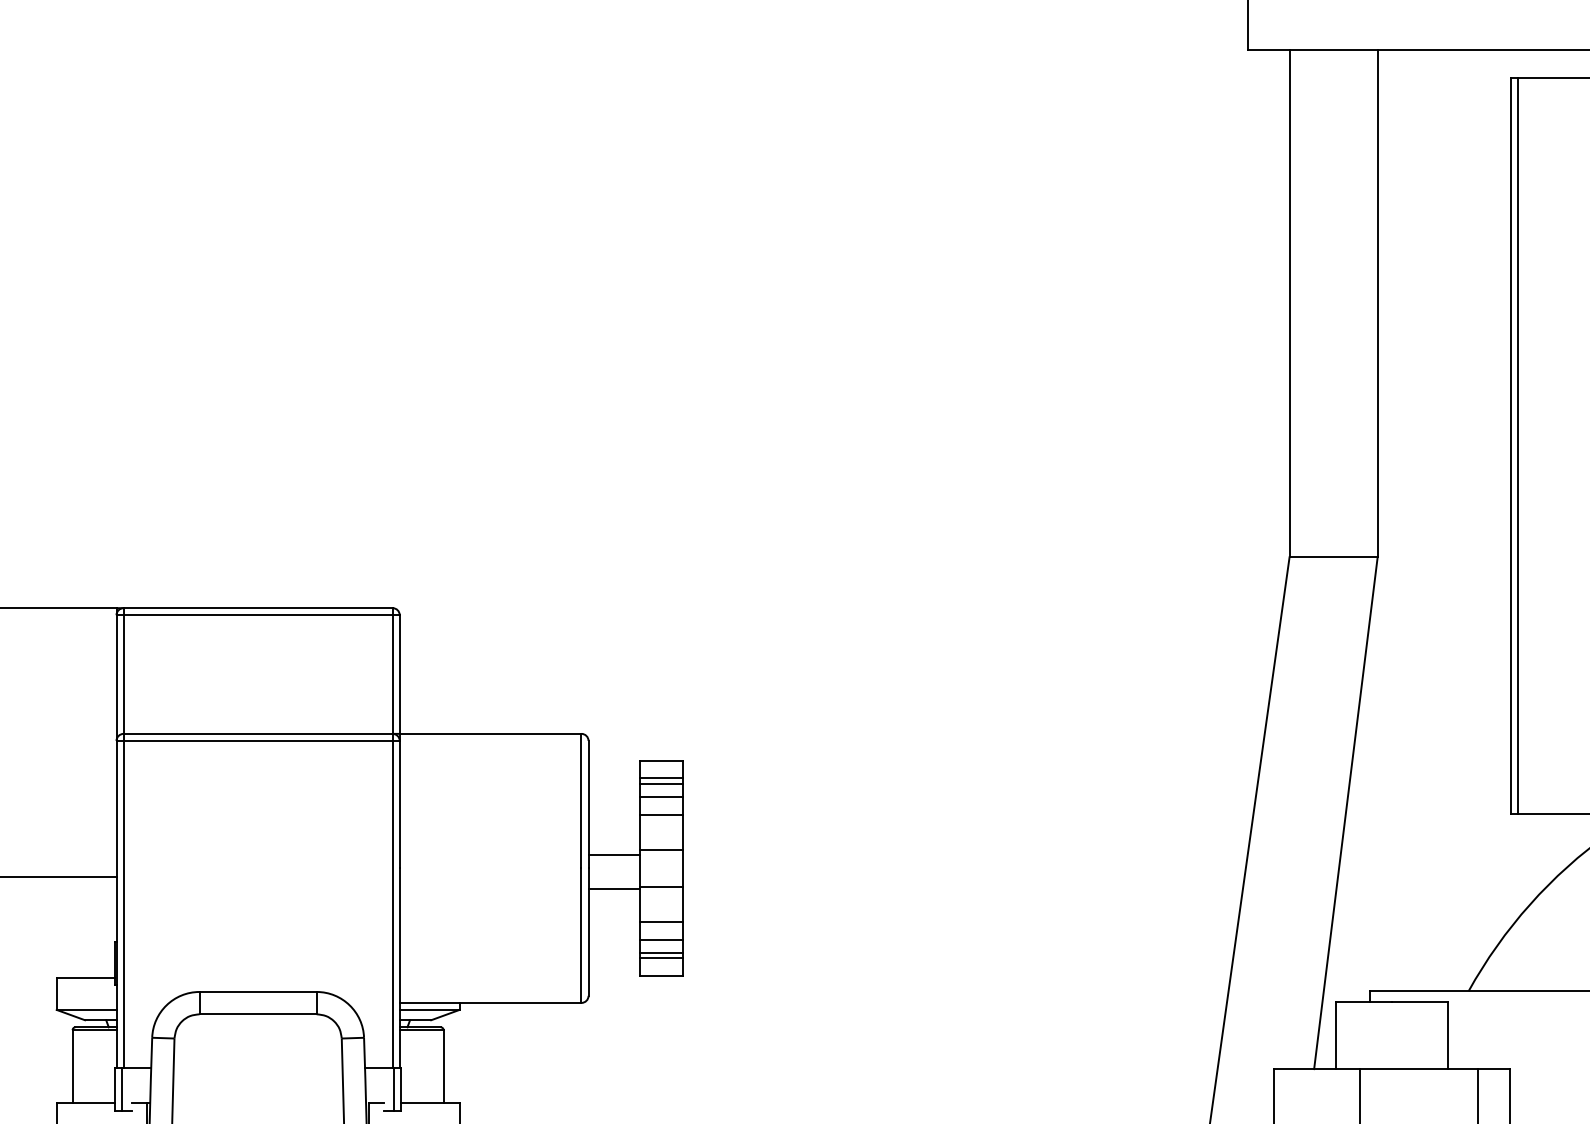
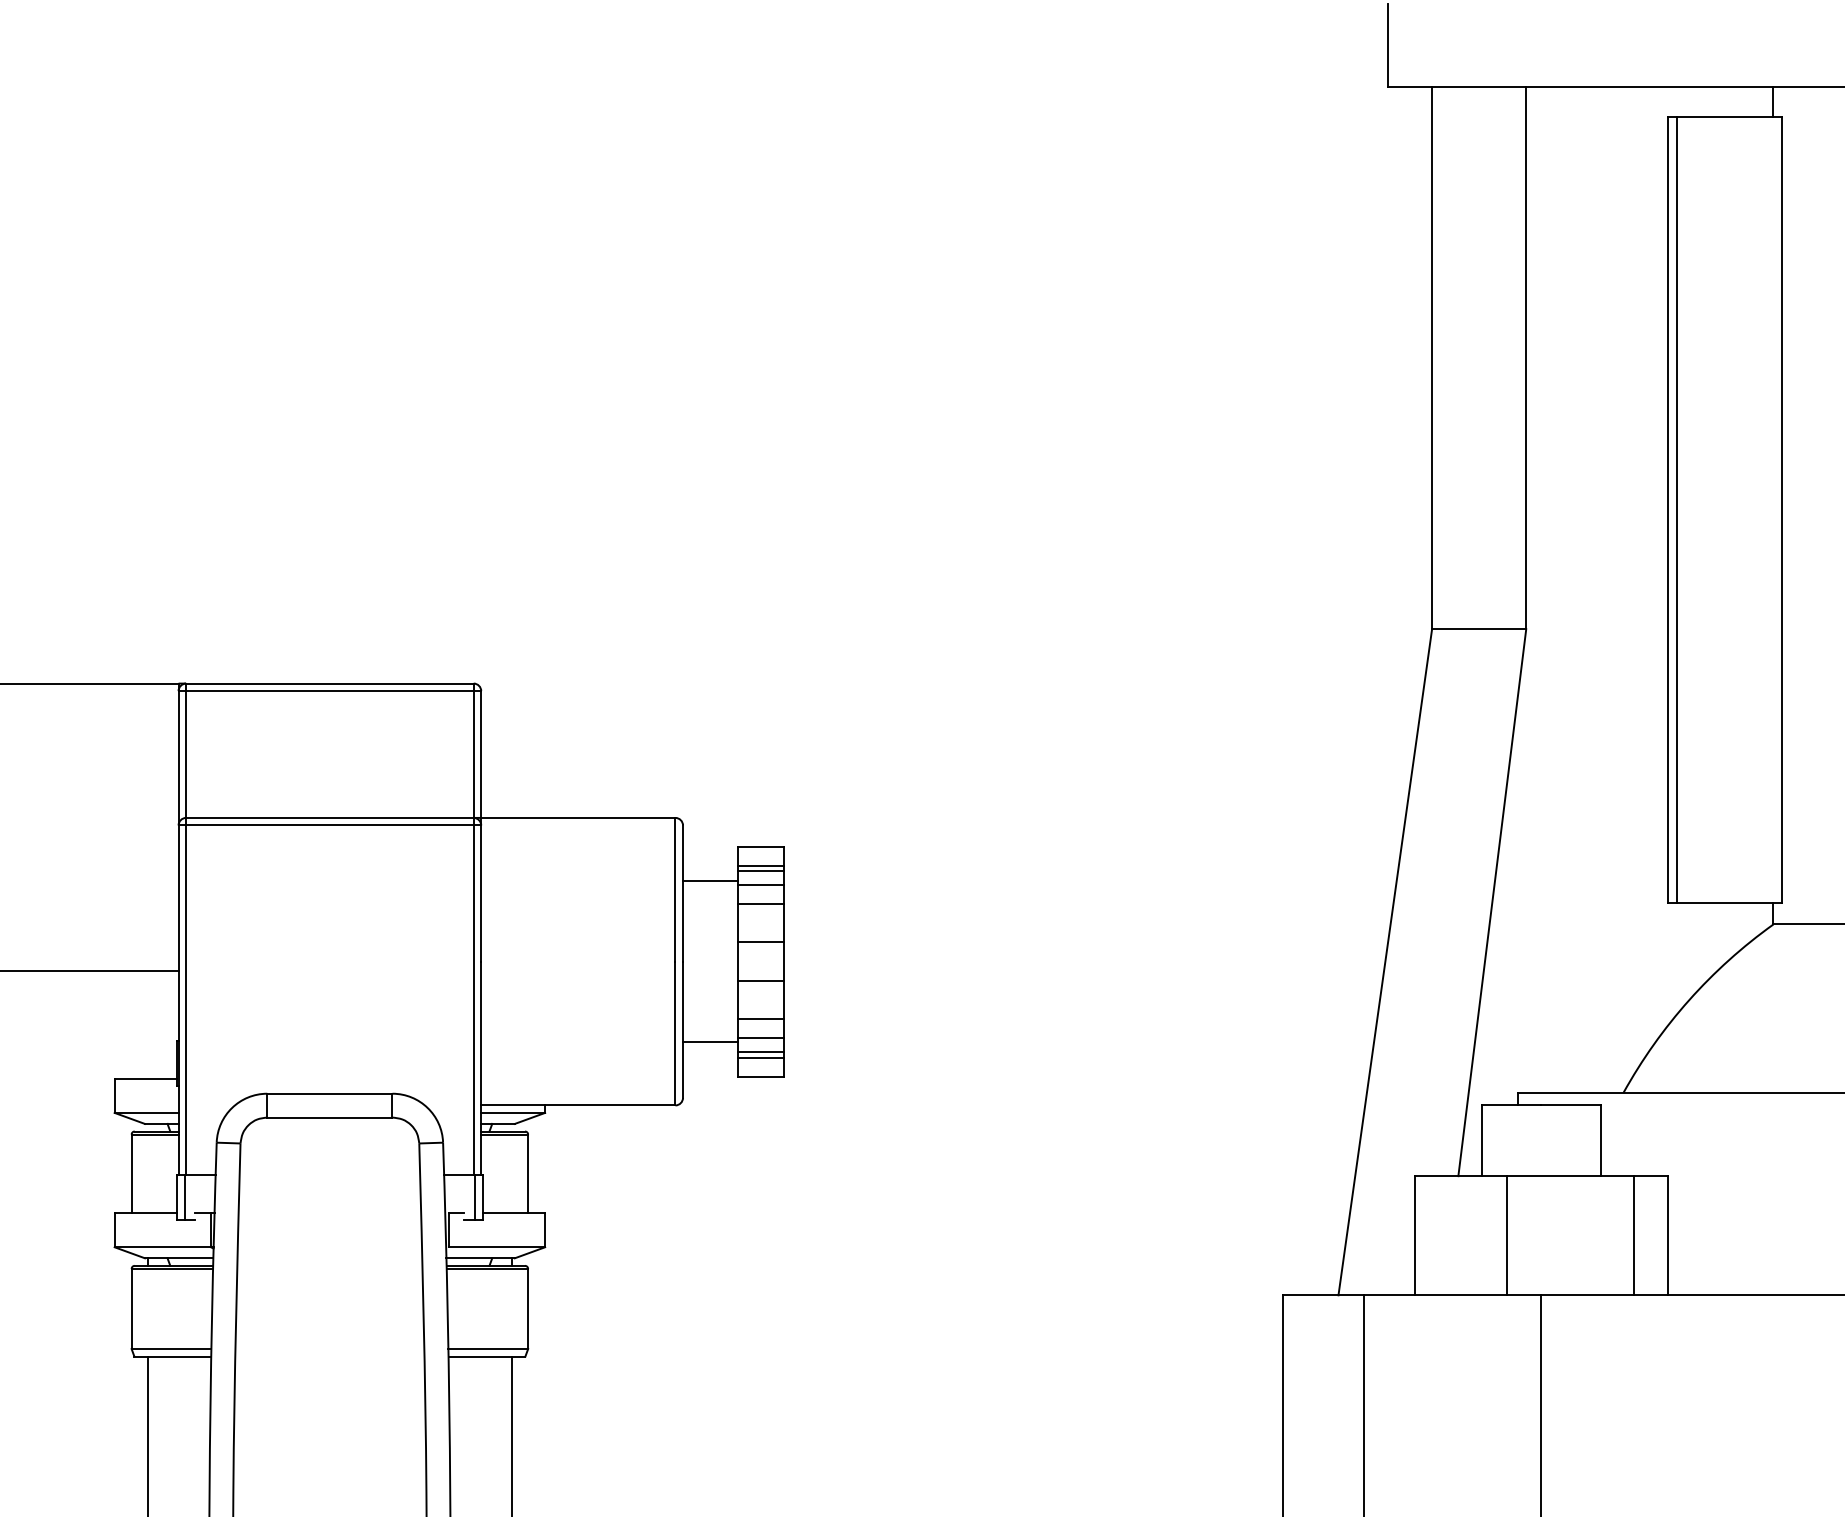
line: (614, 855) -> (710, 881), moved
line: (614, 888) -> (710, 1041), moved

